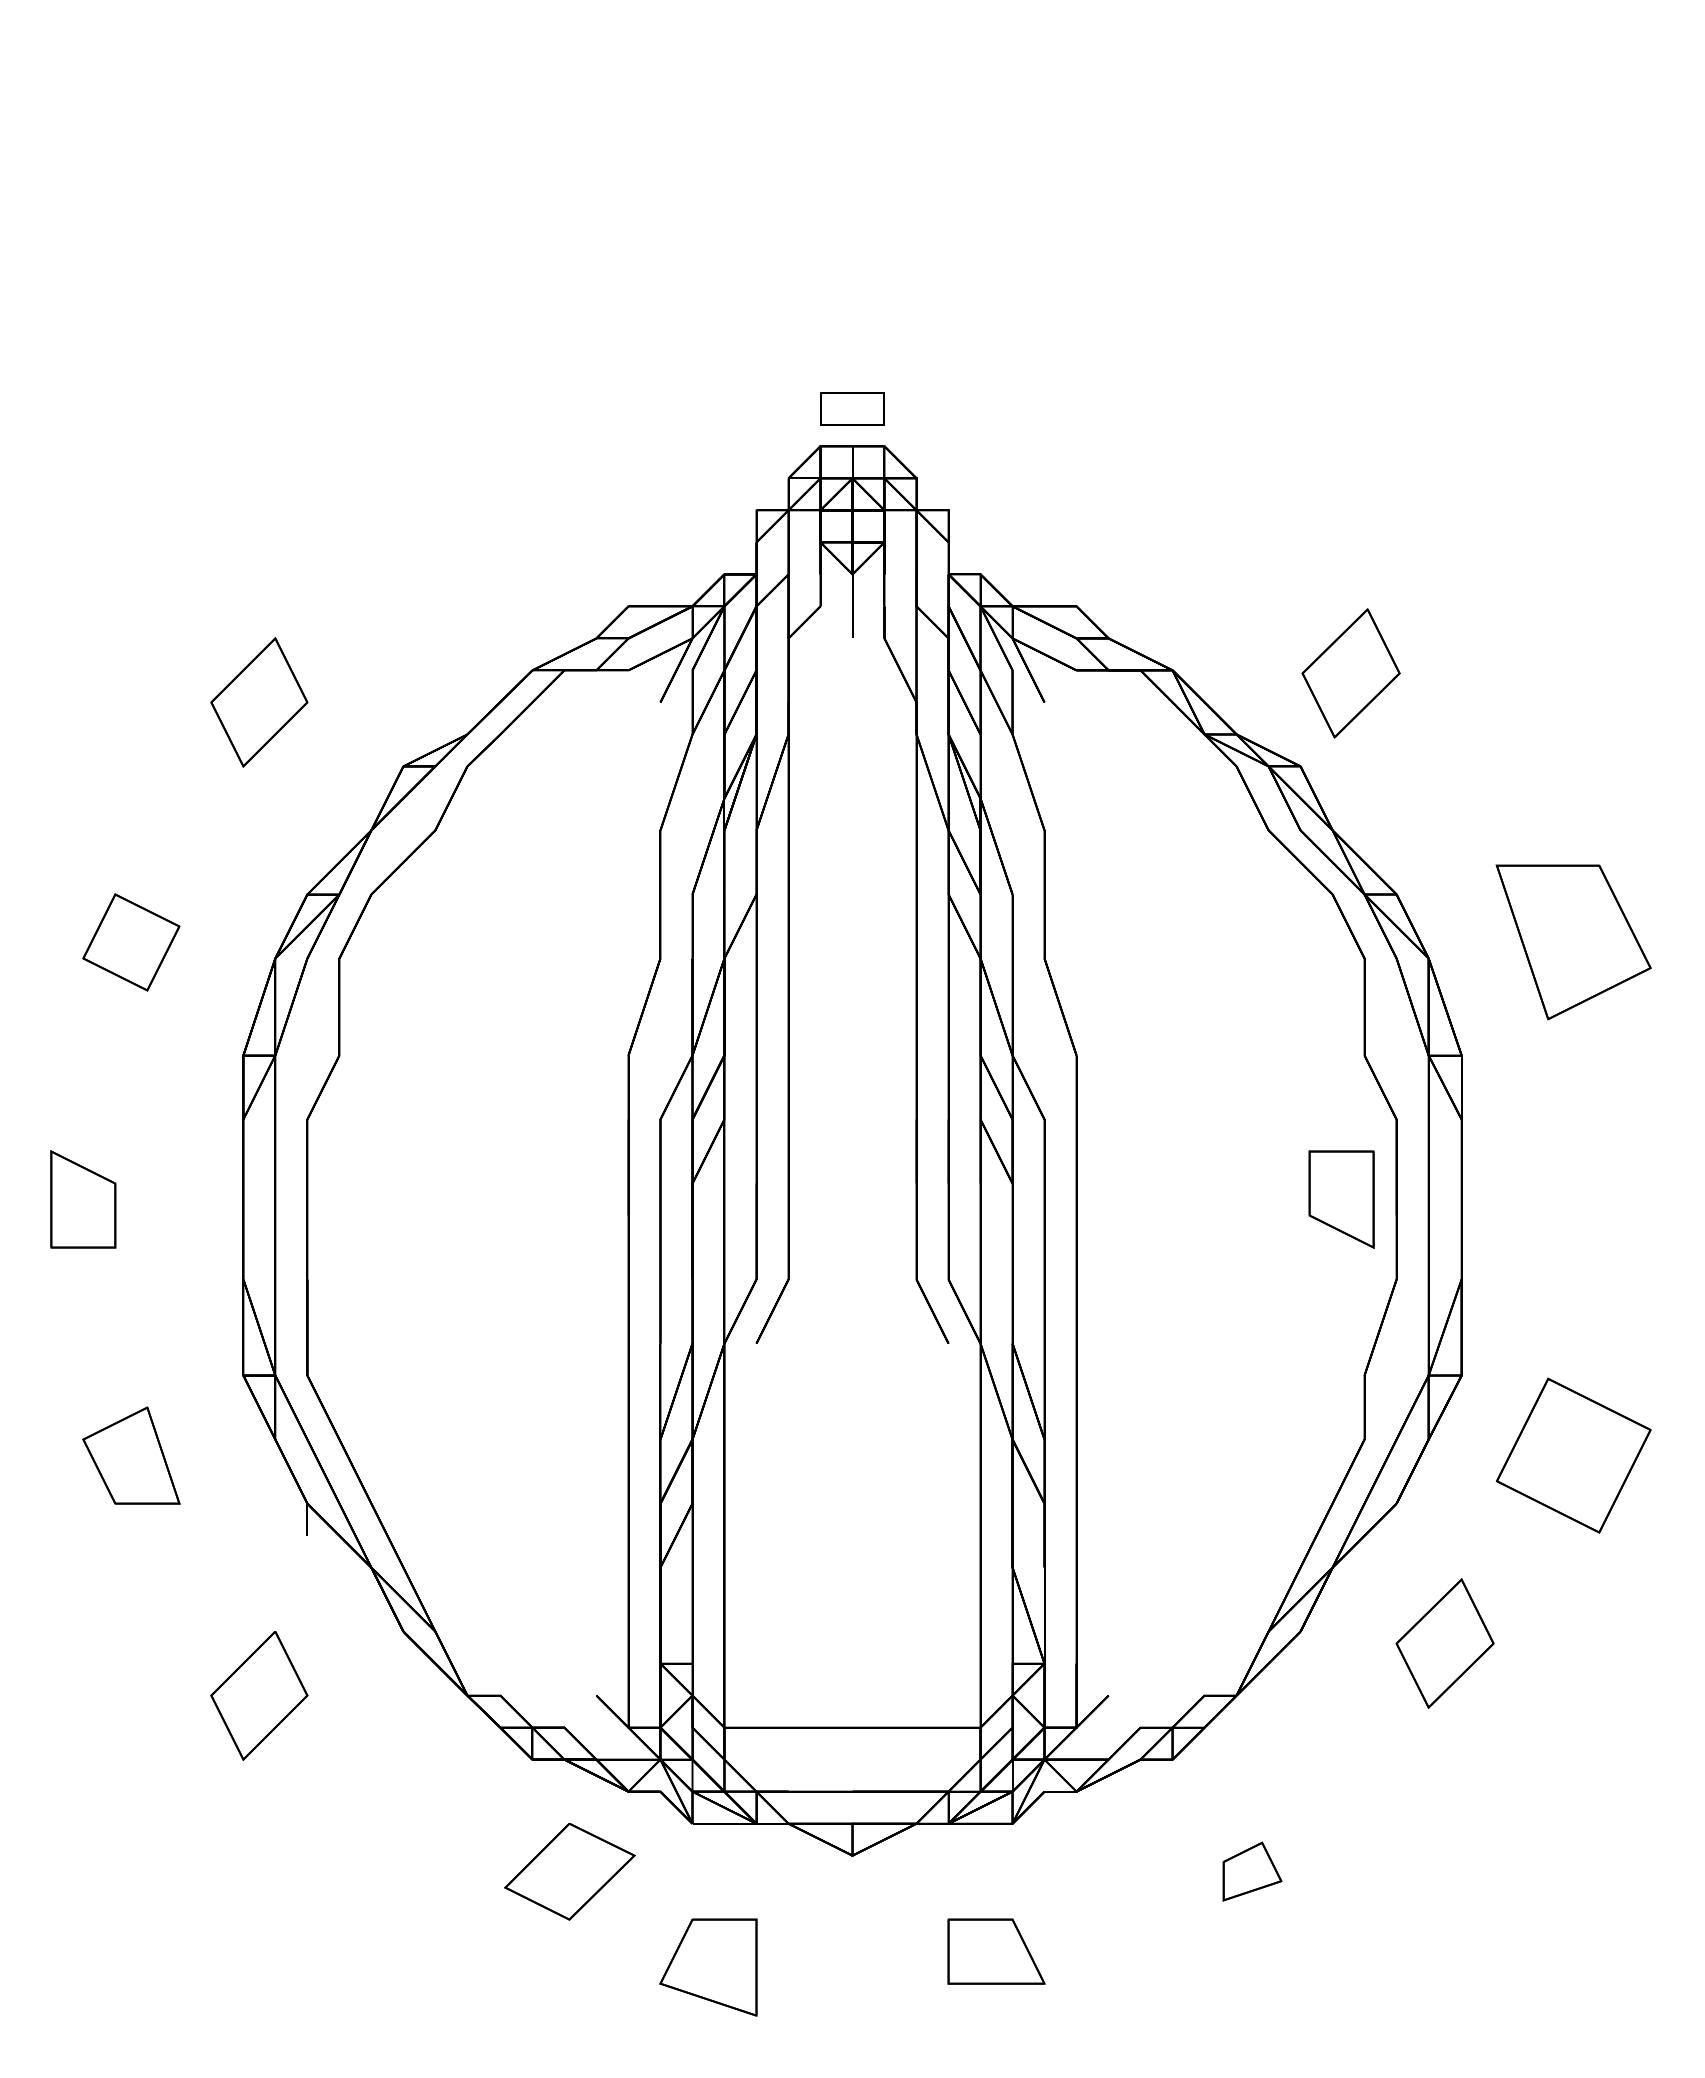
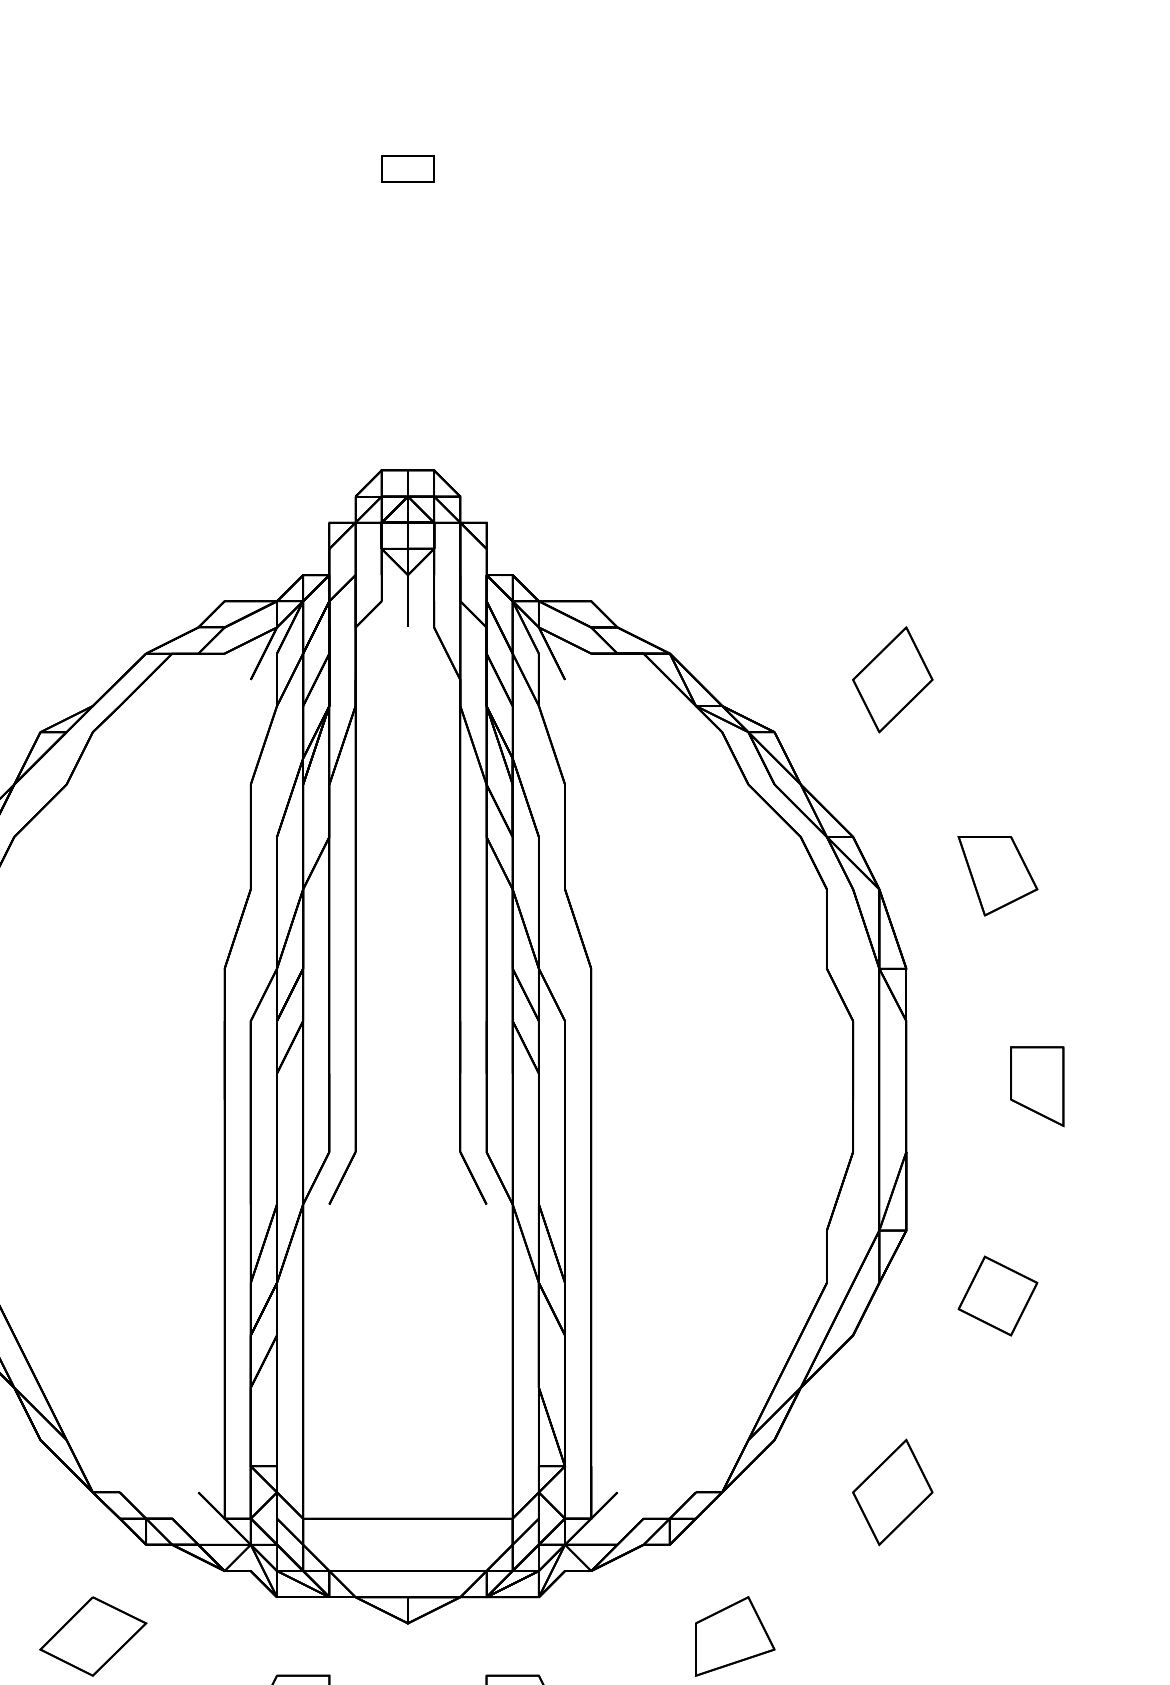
part: (852, 408) -> (407, 168), moved
part: (1350, 673) -> (892, 679), moved
part: (1573, 942) -> (997, 876), size x0.62
part: (1341, 1199) -> (1037, 1086), moved
part: (1573, 1455) -> (997, 1295), size x0.62
part: (1444, 1643) -> (892, 1492), moved
part: (569, 1871) -> (92, 1636), moved
part: (1252, 1871) -> (735, 1636), size x1.67

